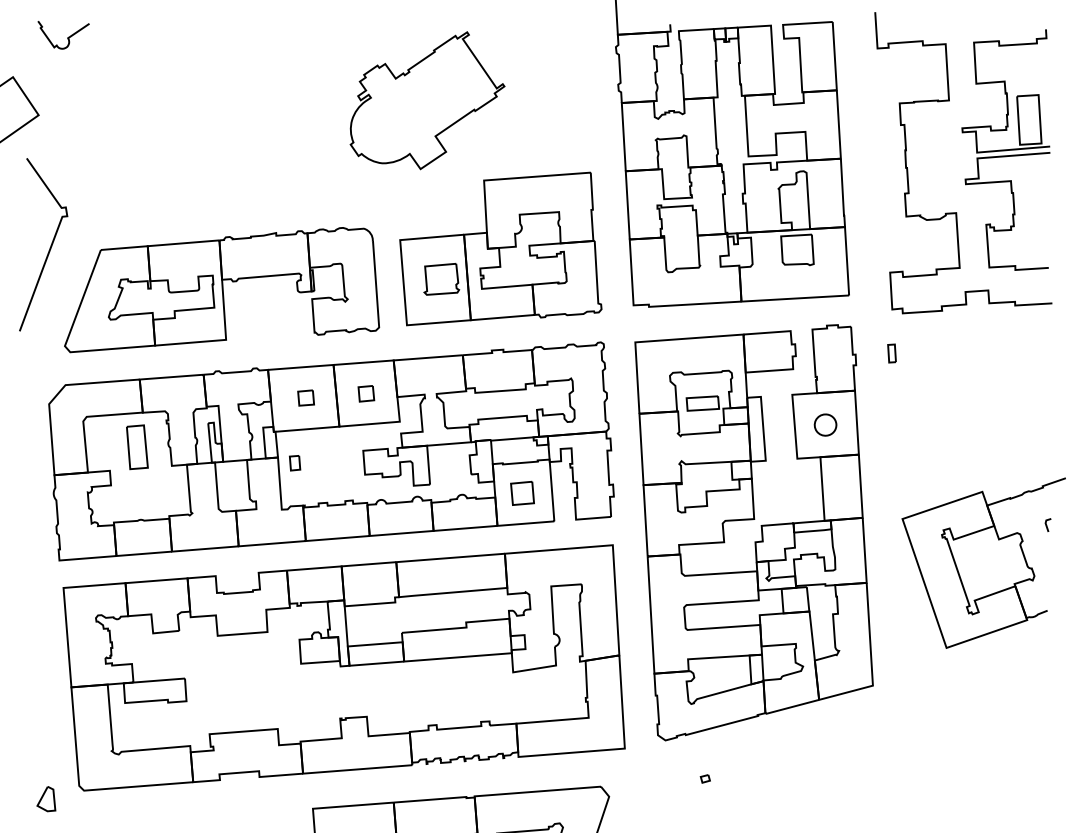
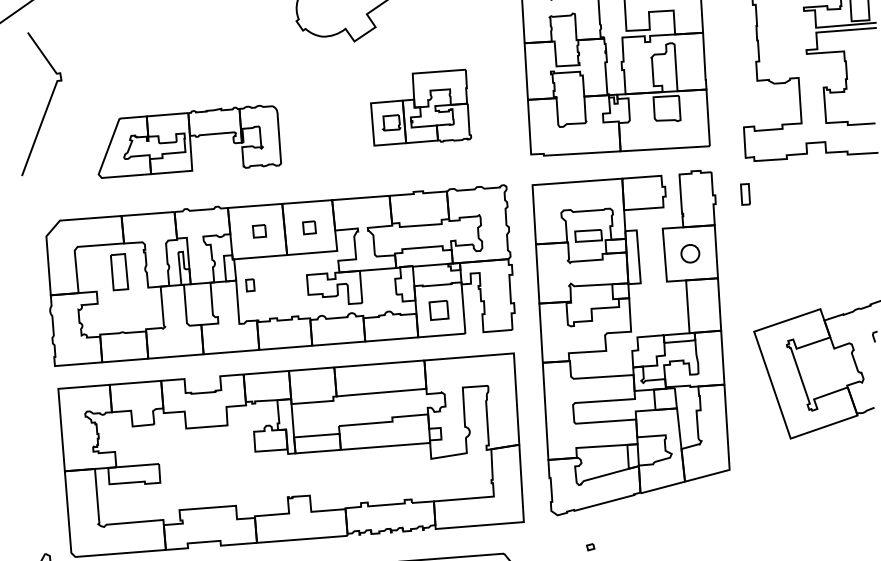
part: (500, 248) -> (420, 107), size x0.6
part: (222, 290) -> (190, 142), size x0.7
part: (891, 353) -> (745, 194), size x1.4

